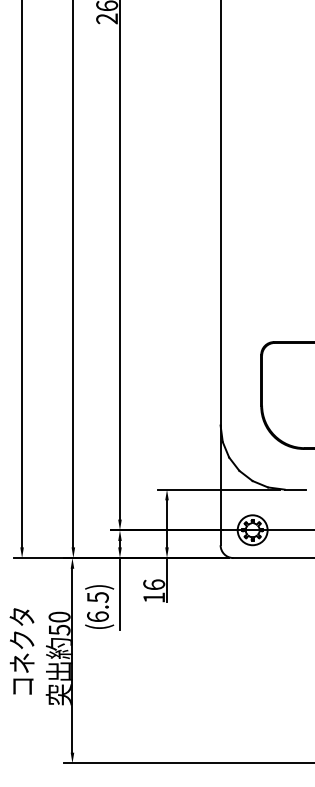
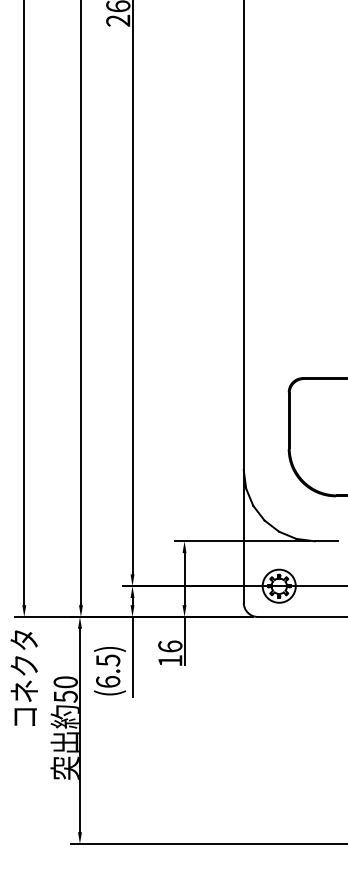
text: (21, 651) -> (23, 678), moved

